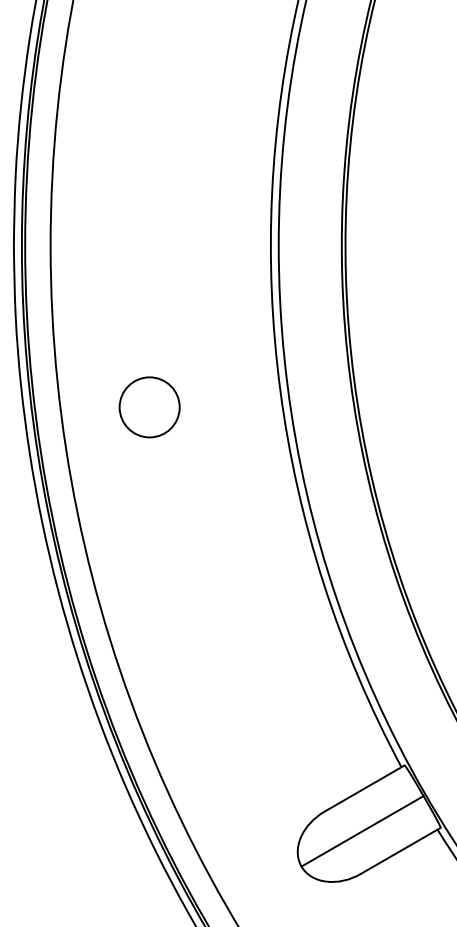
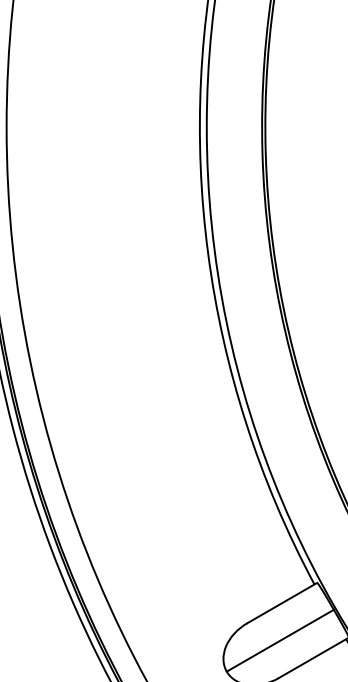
circle: (149, 407) -> (93, 268), removed

